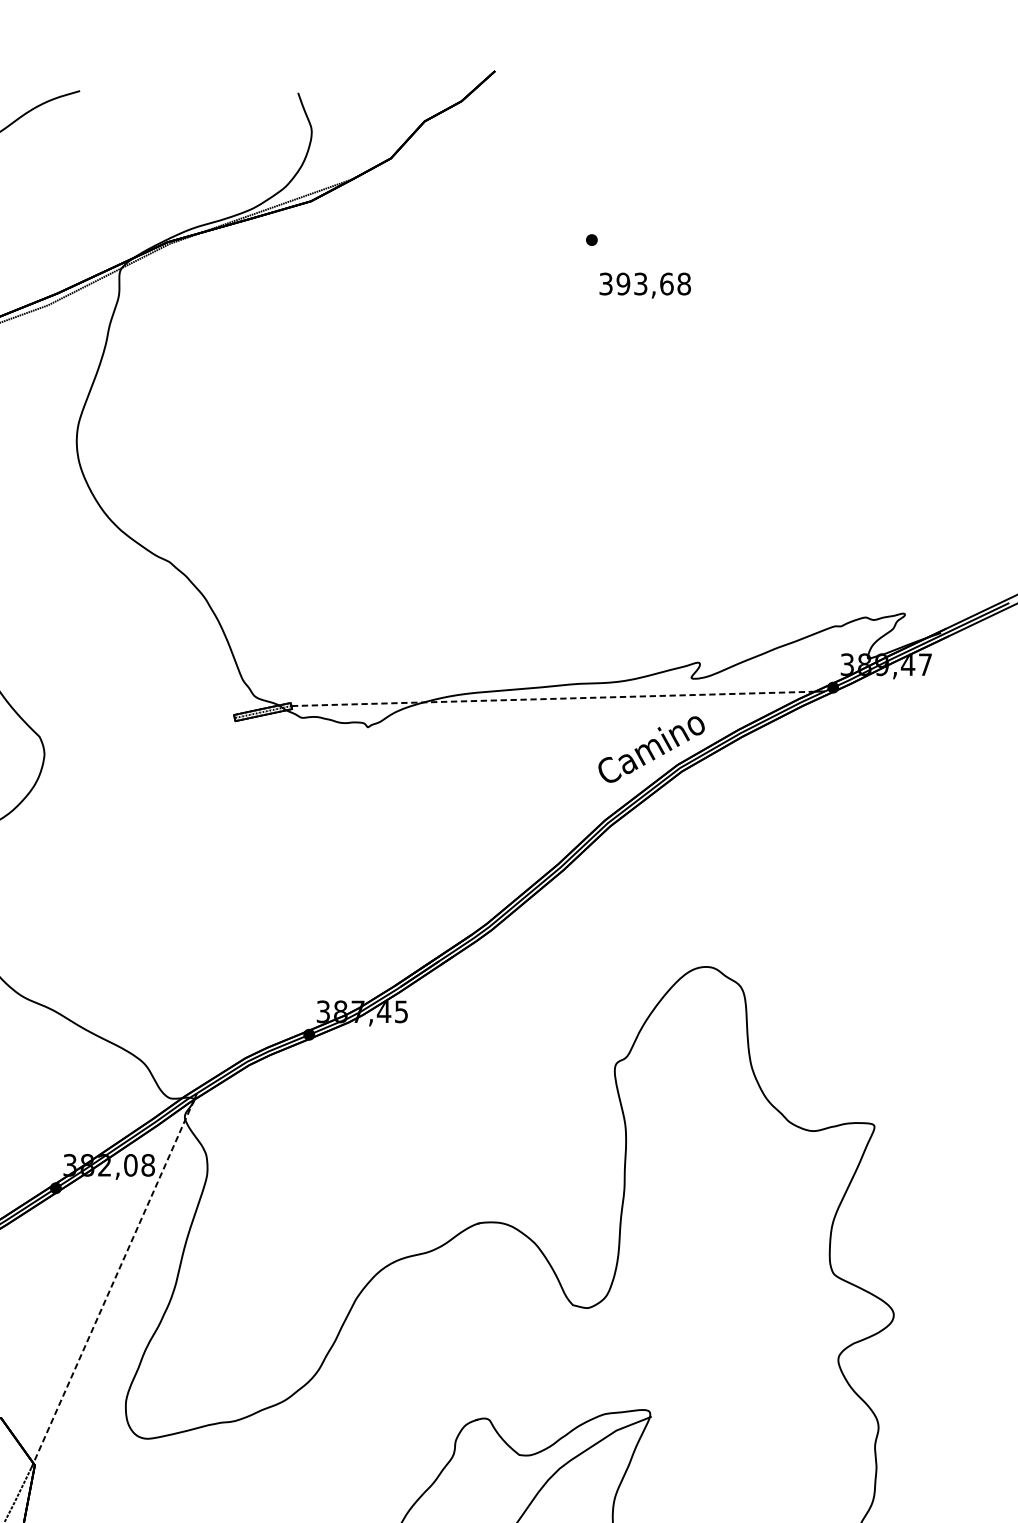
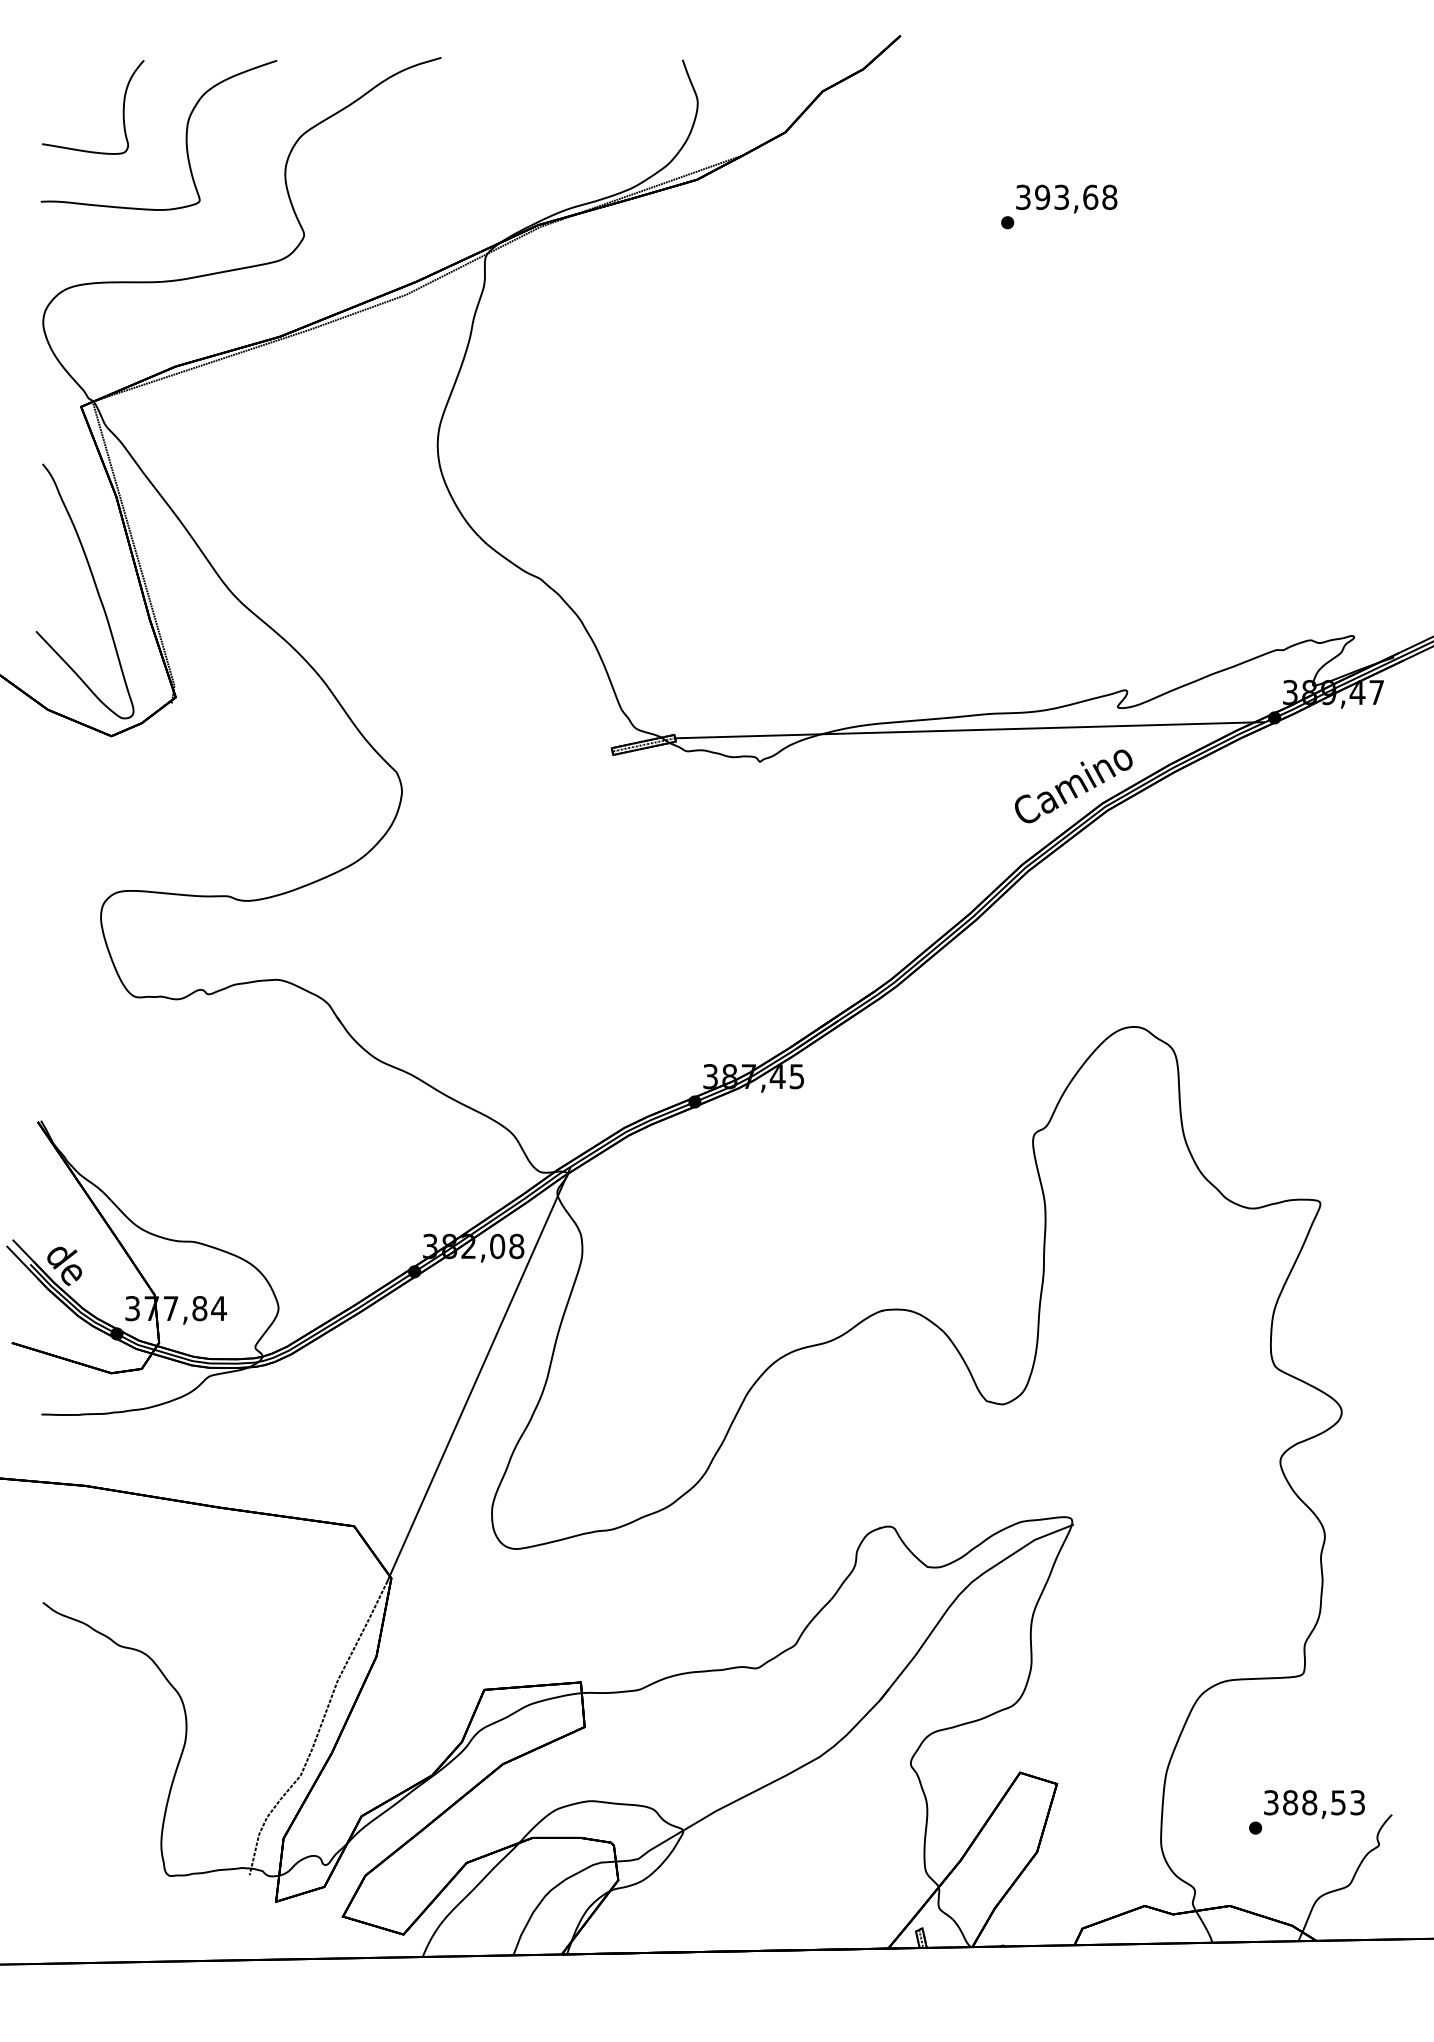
text: (645, 285) -> (1066, 198), moved
line: (552, 699) -> (964, 730), dashed -> solid
line: (112, 1283) -> (477, 1377), dashed -> solid

